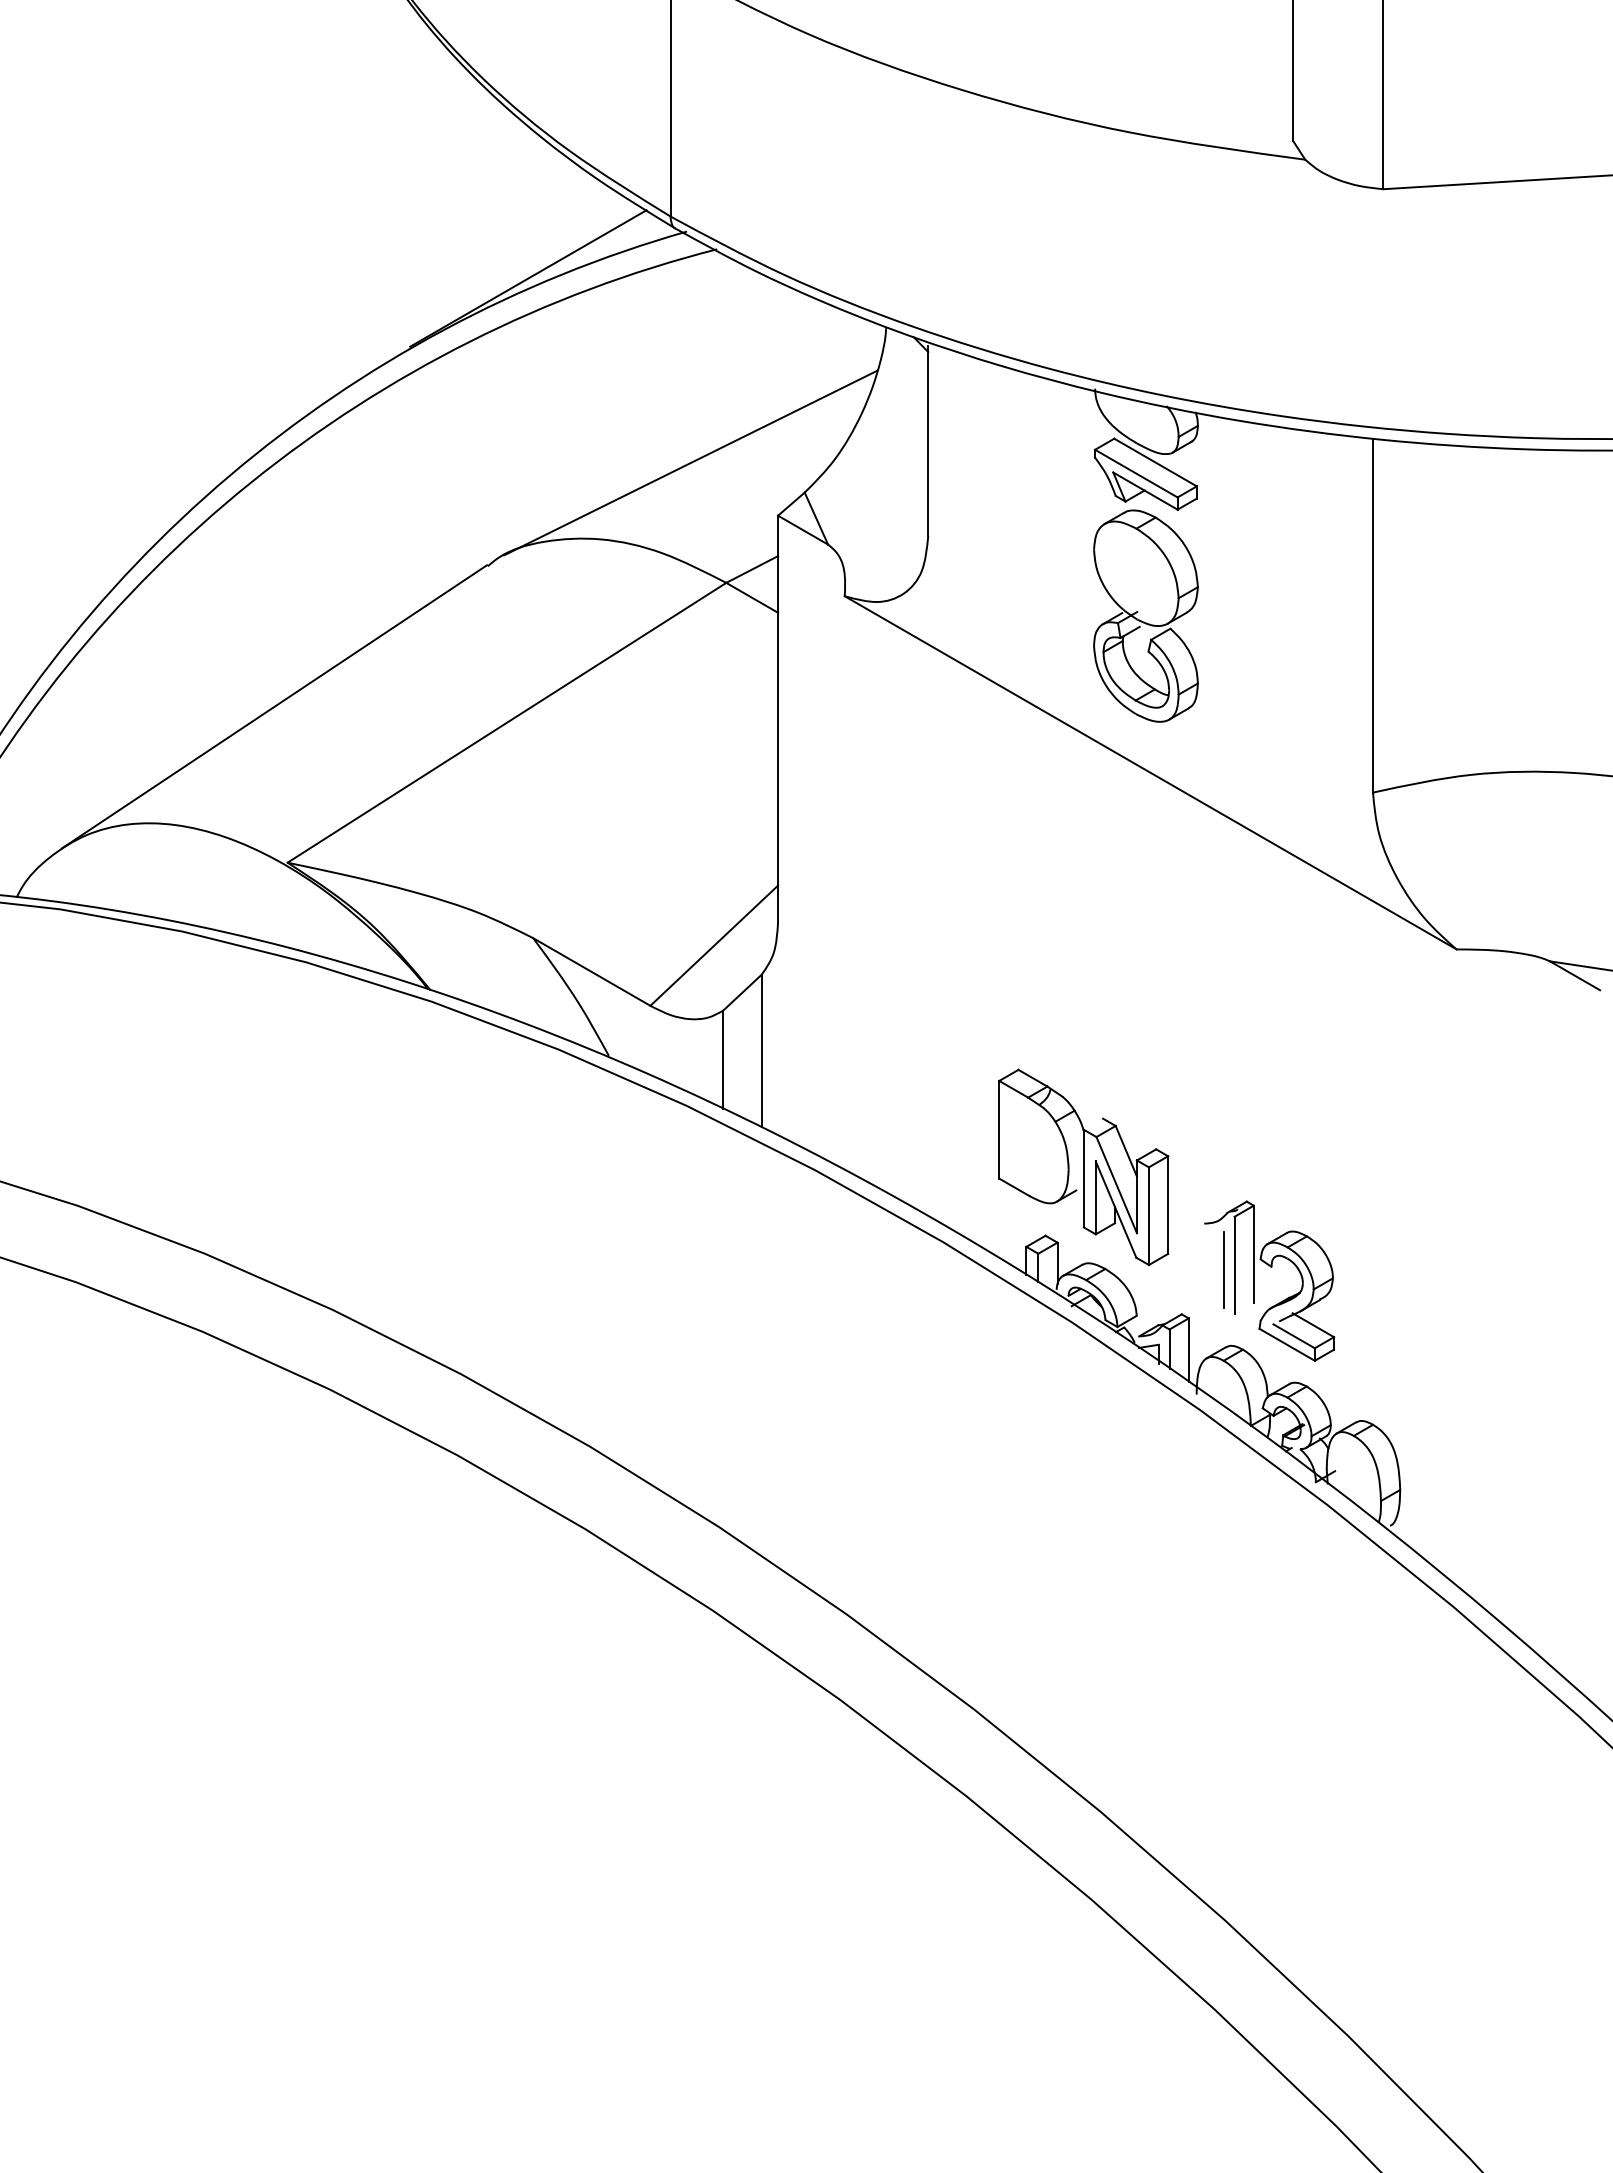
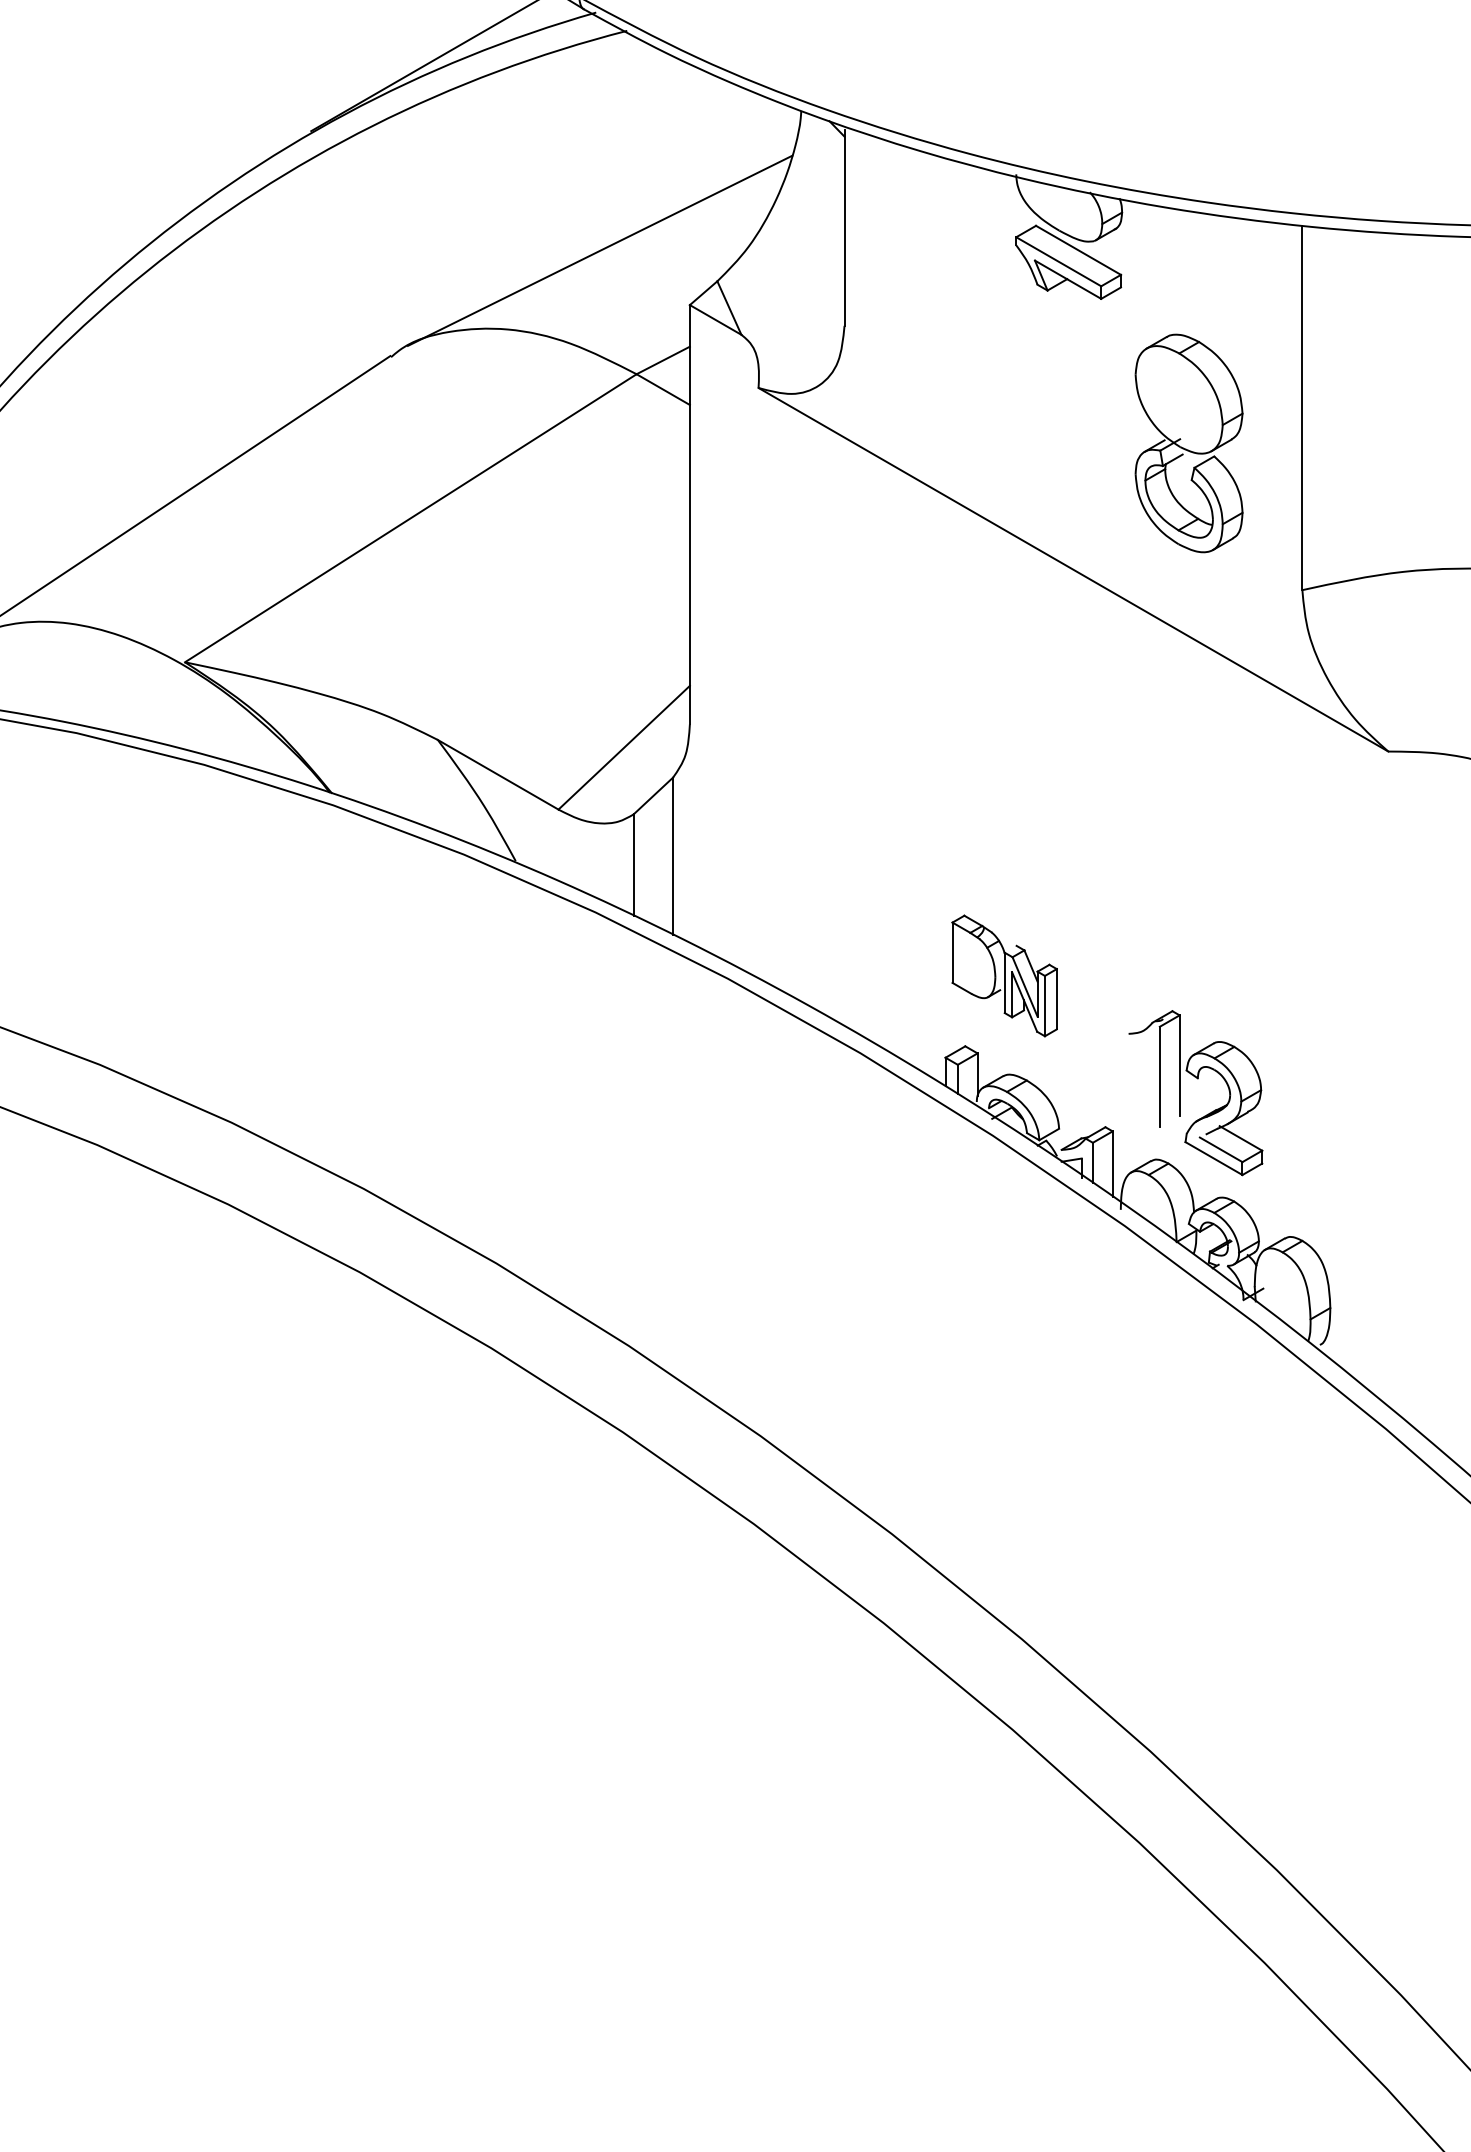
part: (1145, 615) -> (1188, 442), moved
part: (1083, 1167) -> (1004, 976), size x0.6
line: (1223, 1270) -> (1148, 1082), removed

